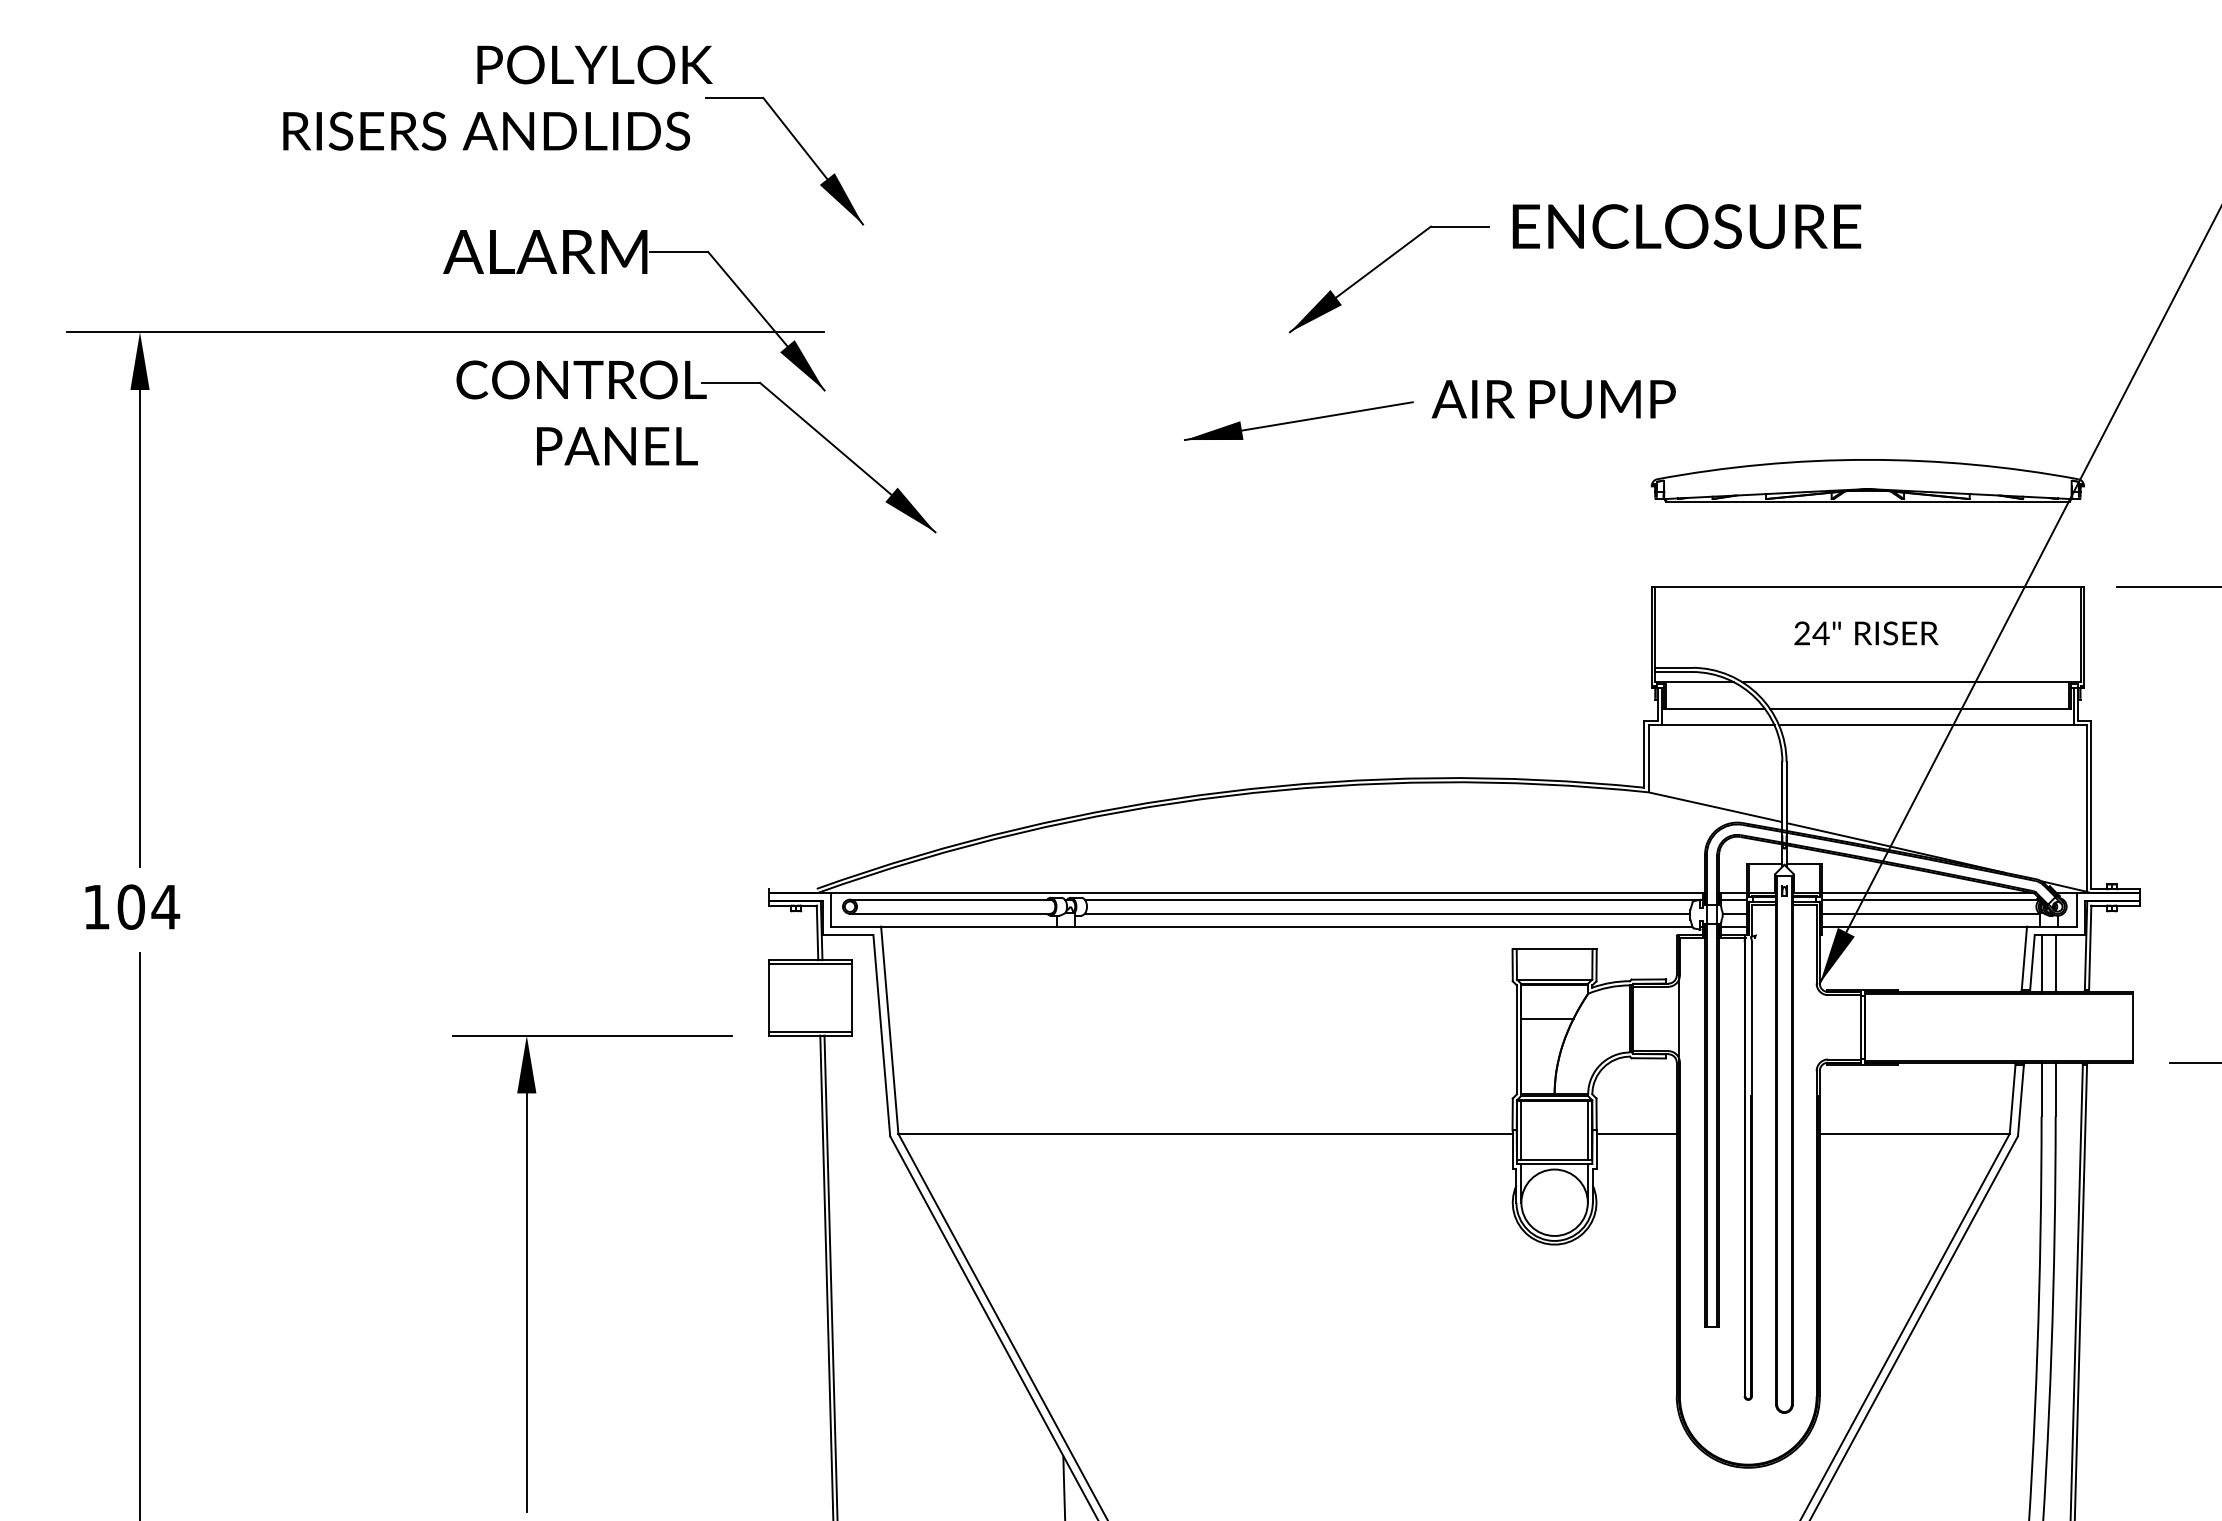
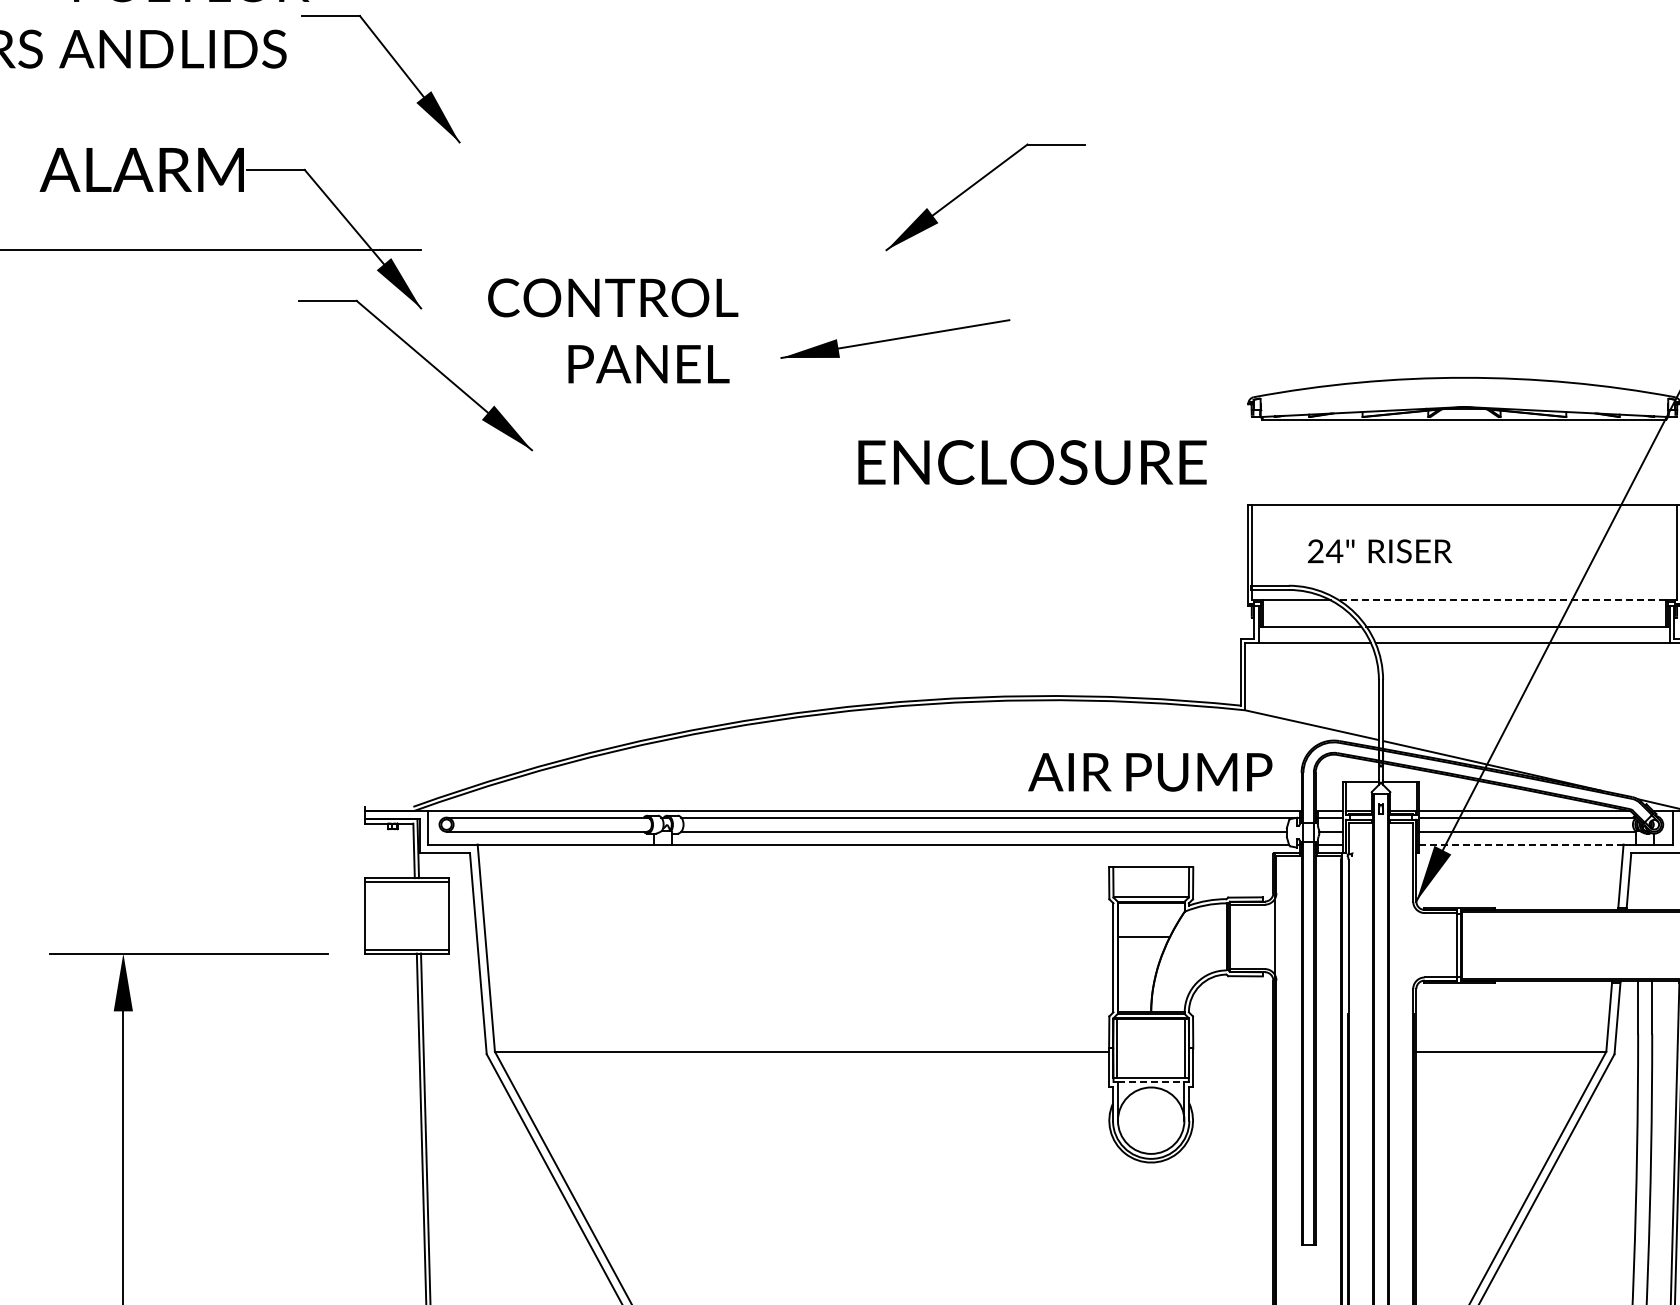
text: (1686, 226) -> (1032, 462), moved
text: (1553, 399) -> (1150, 772), moved
text: (581, 412) -> (613, 330), moved
text: (1866, 633) -> (1380, 551), moved
line: (1905, 682) -> (1502, 600), solid -> dashed
line: (1924, 926) -> (1521, 844), solid -> dashed
line: (2041, 963) -> (1638, 881), removed
line: (2055, 963) -> (1652, 881), removed
line: (1636, 1133) -> (1233, 1051), removed
line: (1555, 1164) -> (1152, 1082), solid -> dashed

